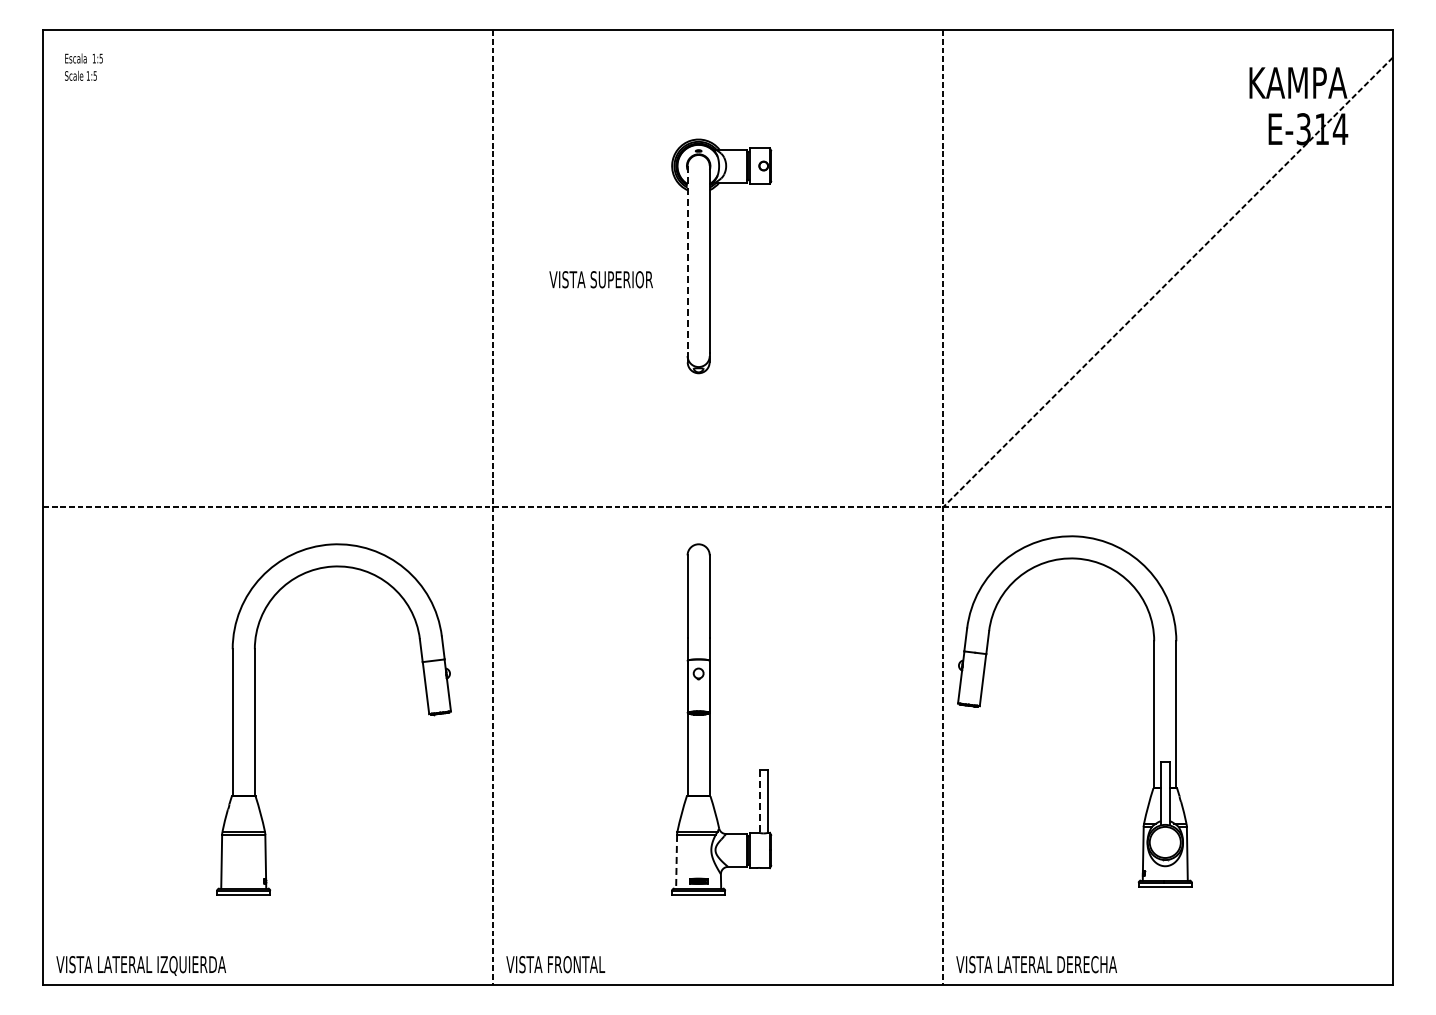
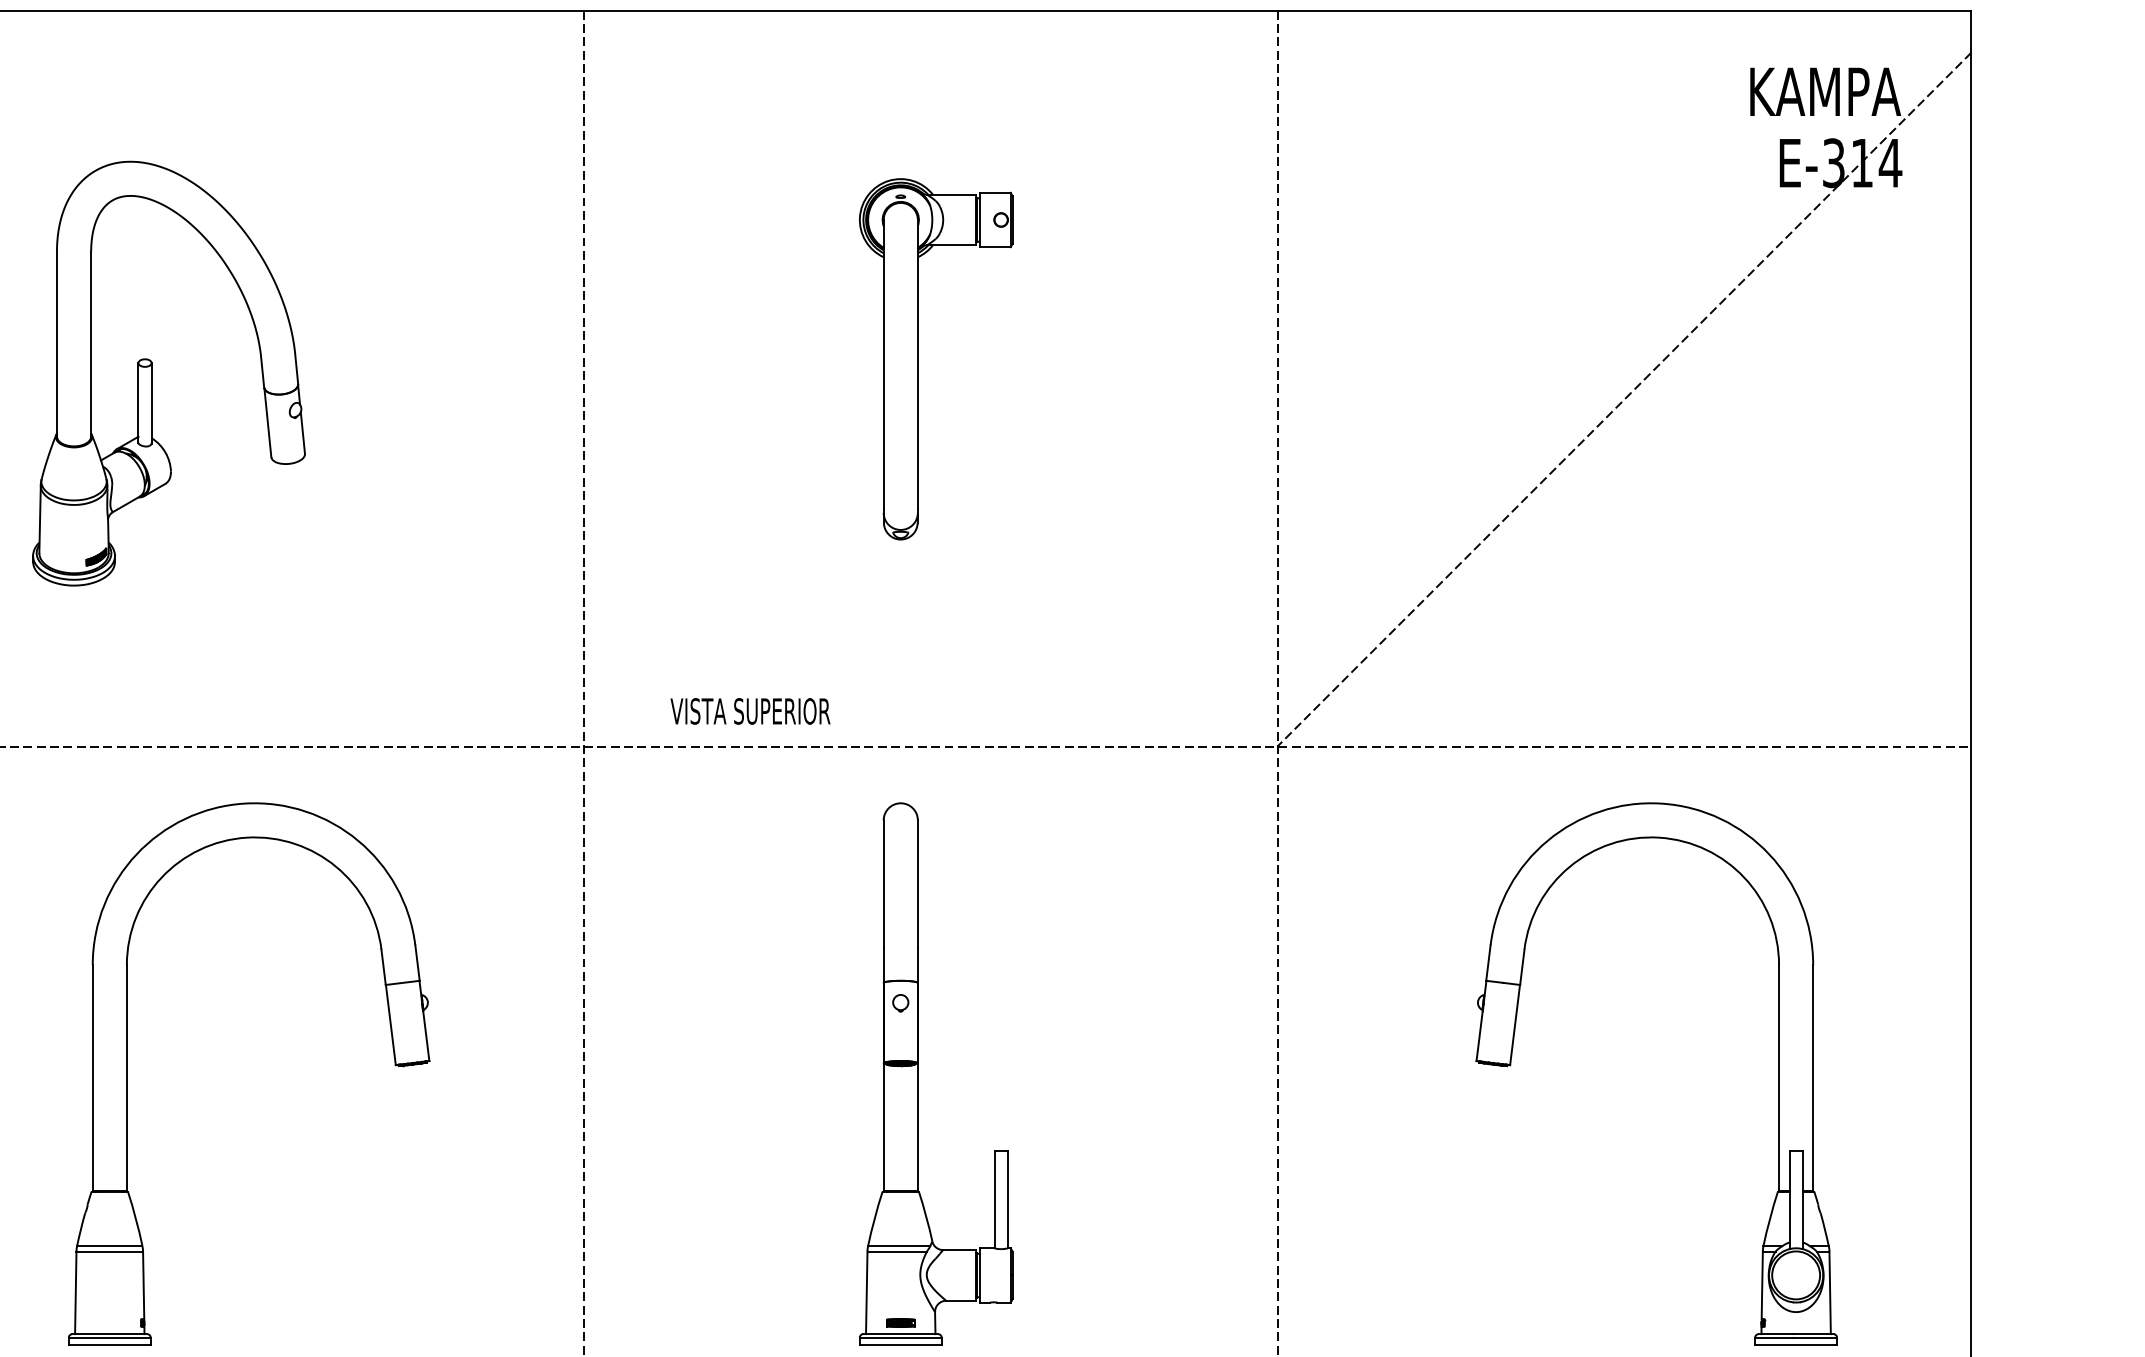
line: (687, 259) -> (883, 364), dashed -> solid
part: (213, 265) -> (152, 373), added
text: (600, 279) -> (749, 711), moved
part: (1153, 711) -> (1777, 1073), moved
part: (255, 719) -> (127, 1073), moved
line: (759, 801) -> (994, 1199), dashed -> solid
line: (676, 861) -> (866, 1292), dashed -> solid

